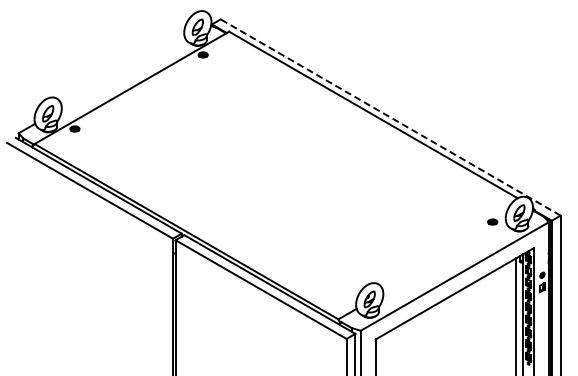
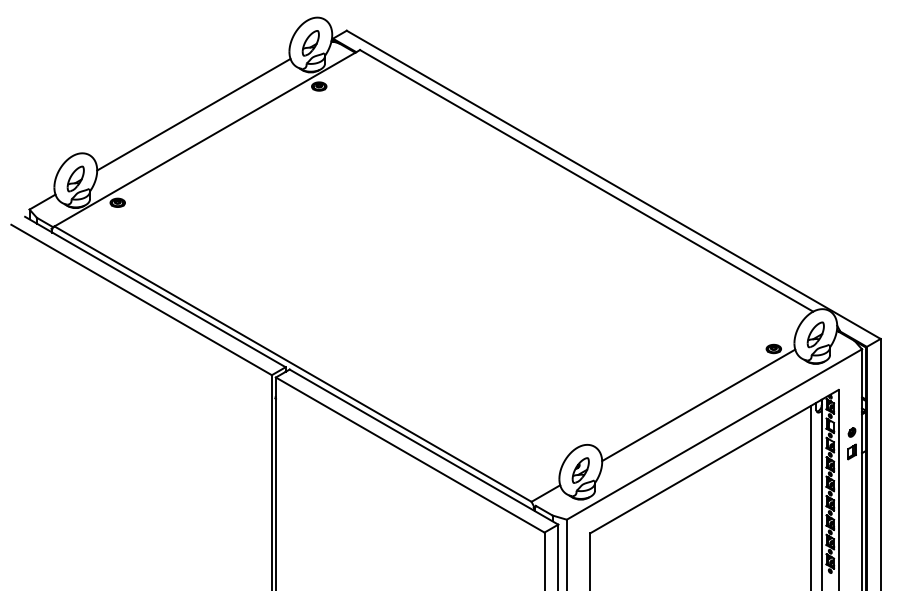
line: (122, 72) -> (192, 114), added
line: (390, 117) -> (613, 184), dashed -> solid
line: (444, 257) -> (698, 404), added

